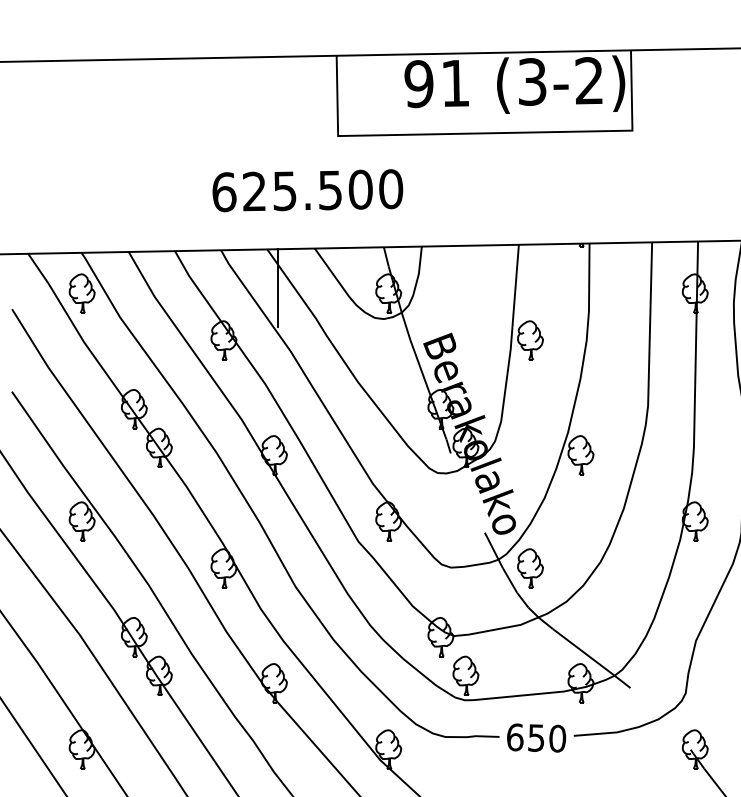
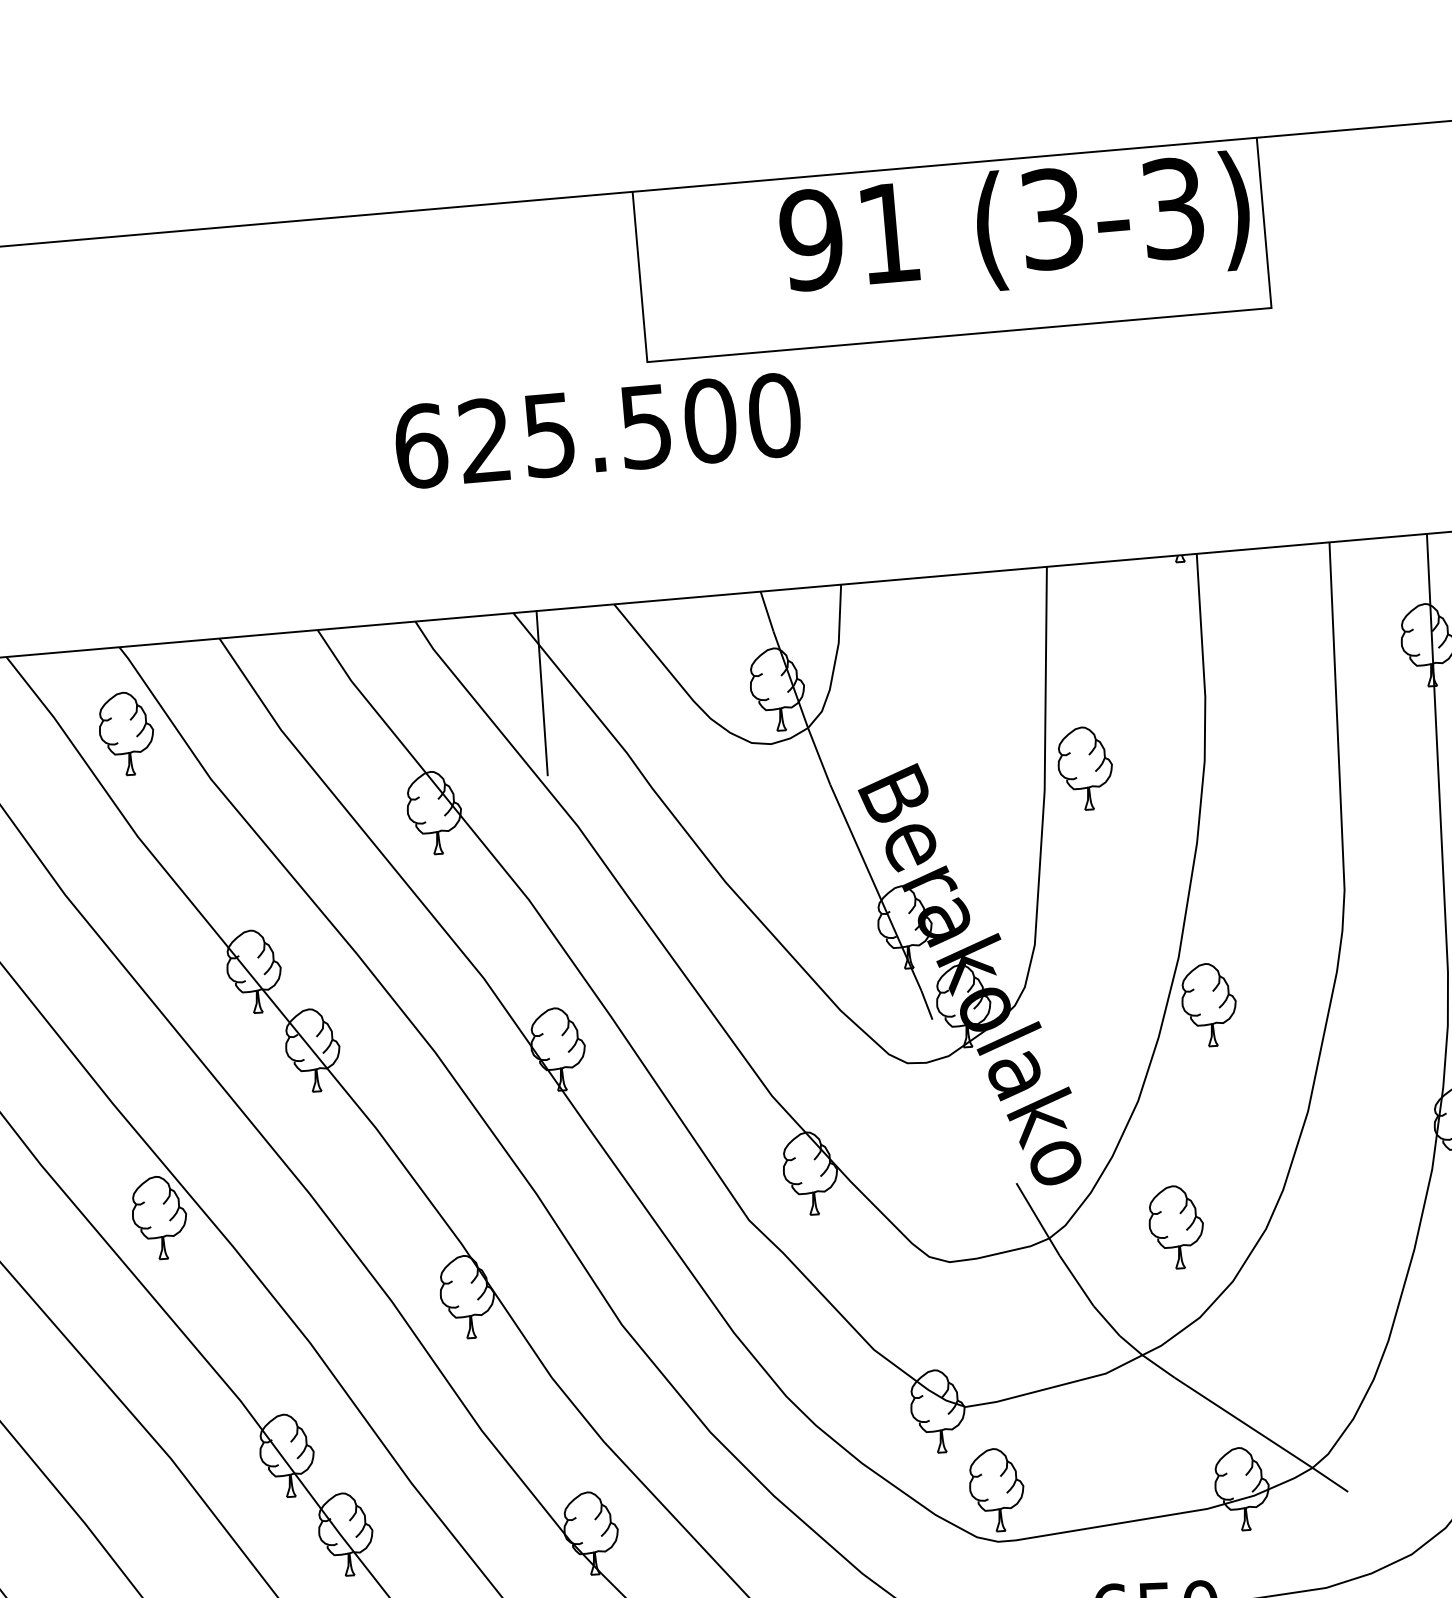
text: (589, 80) -> (1173, 207), (3-2) -> (3-3)
text: (307, 190) -> (597, 430), moved
part: (530, 568) -> (1176, 1227), moved

